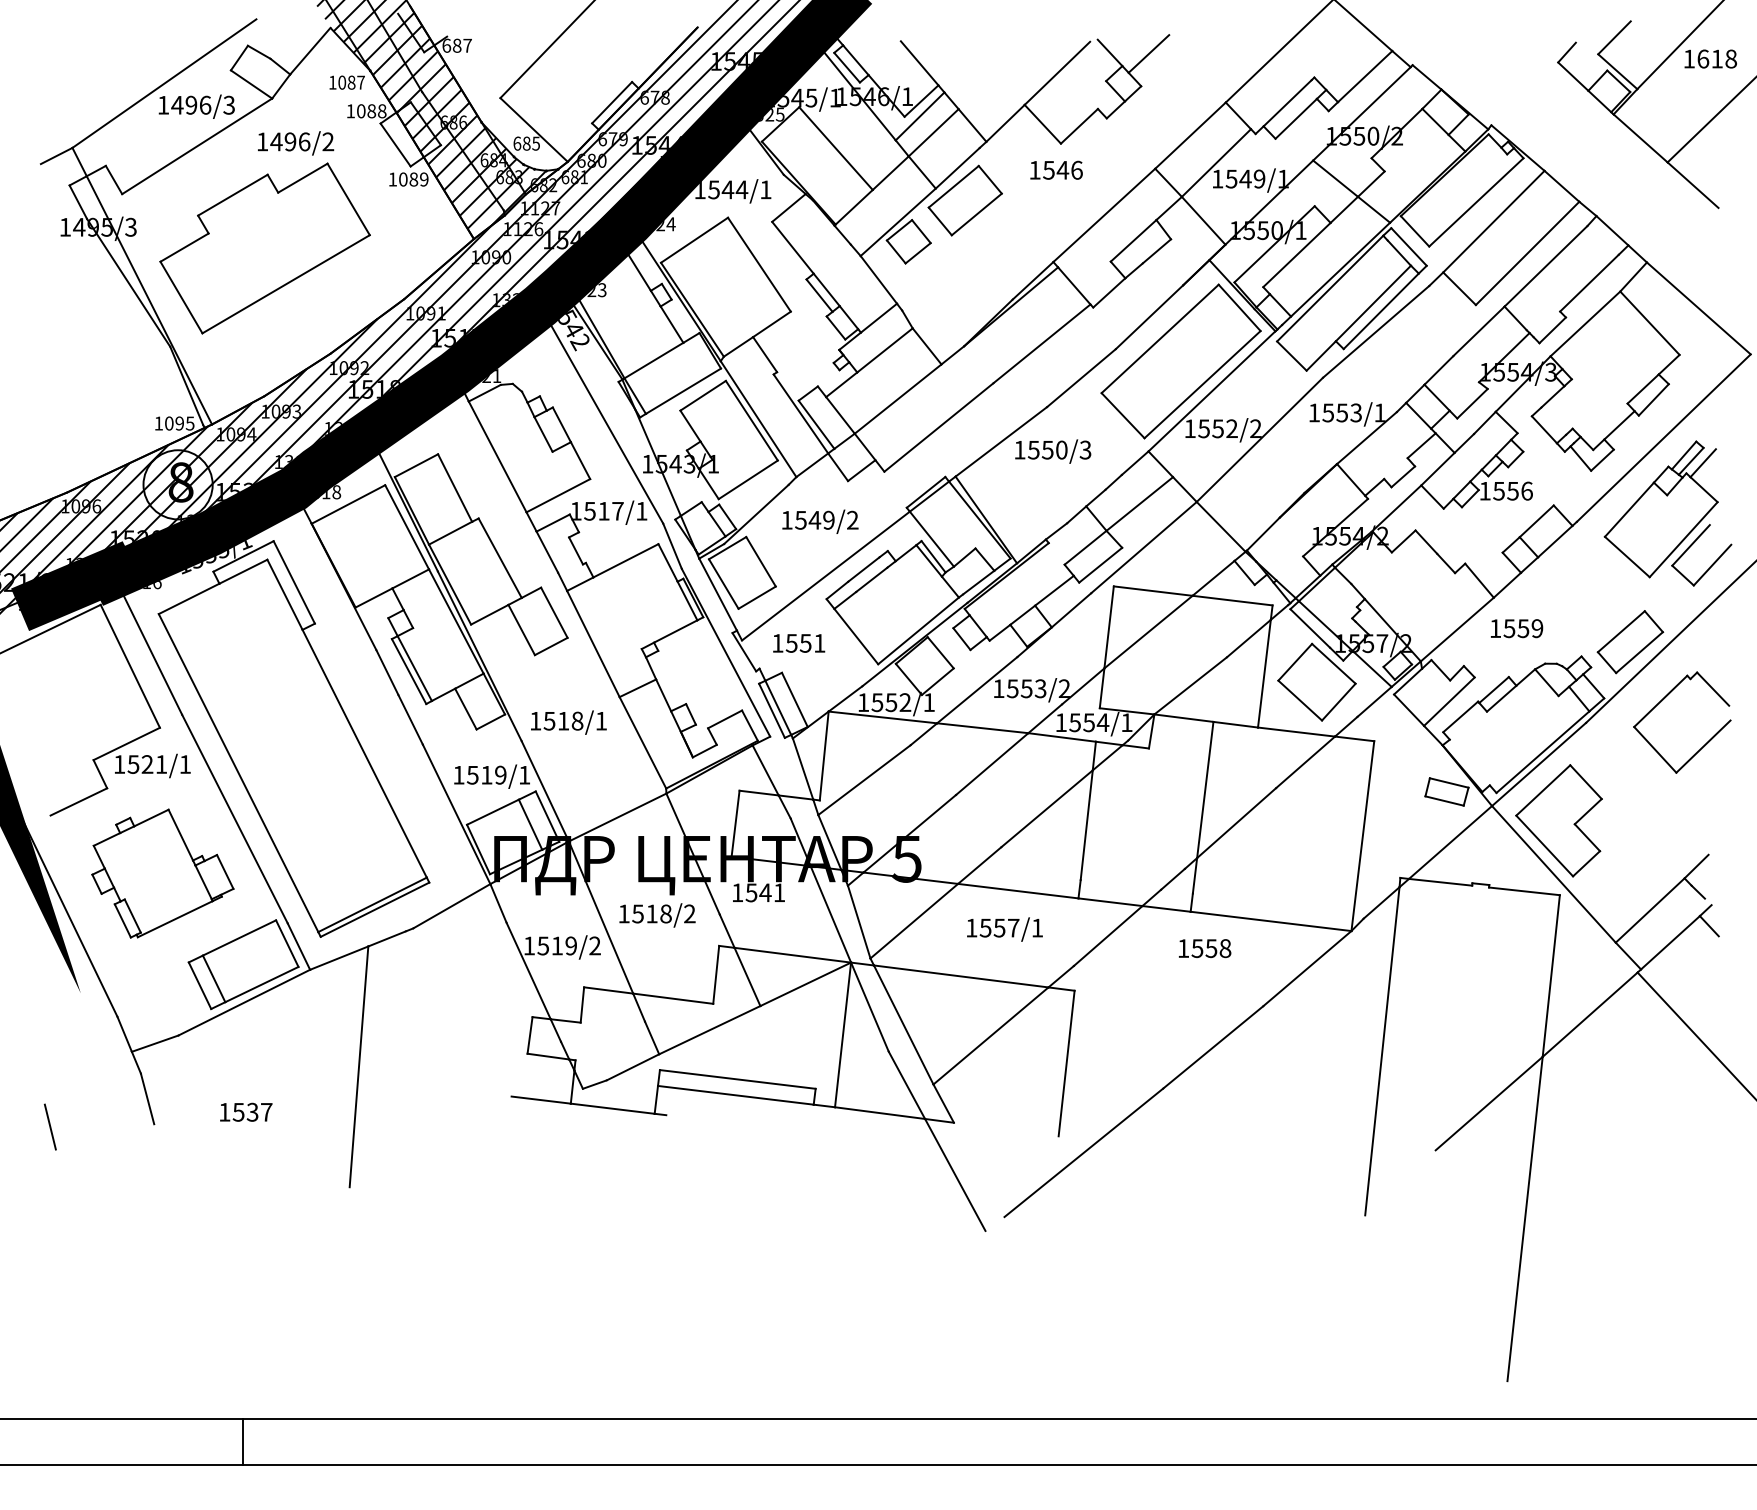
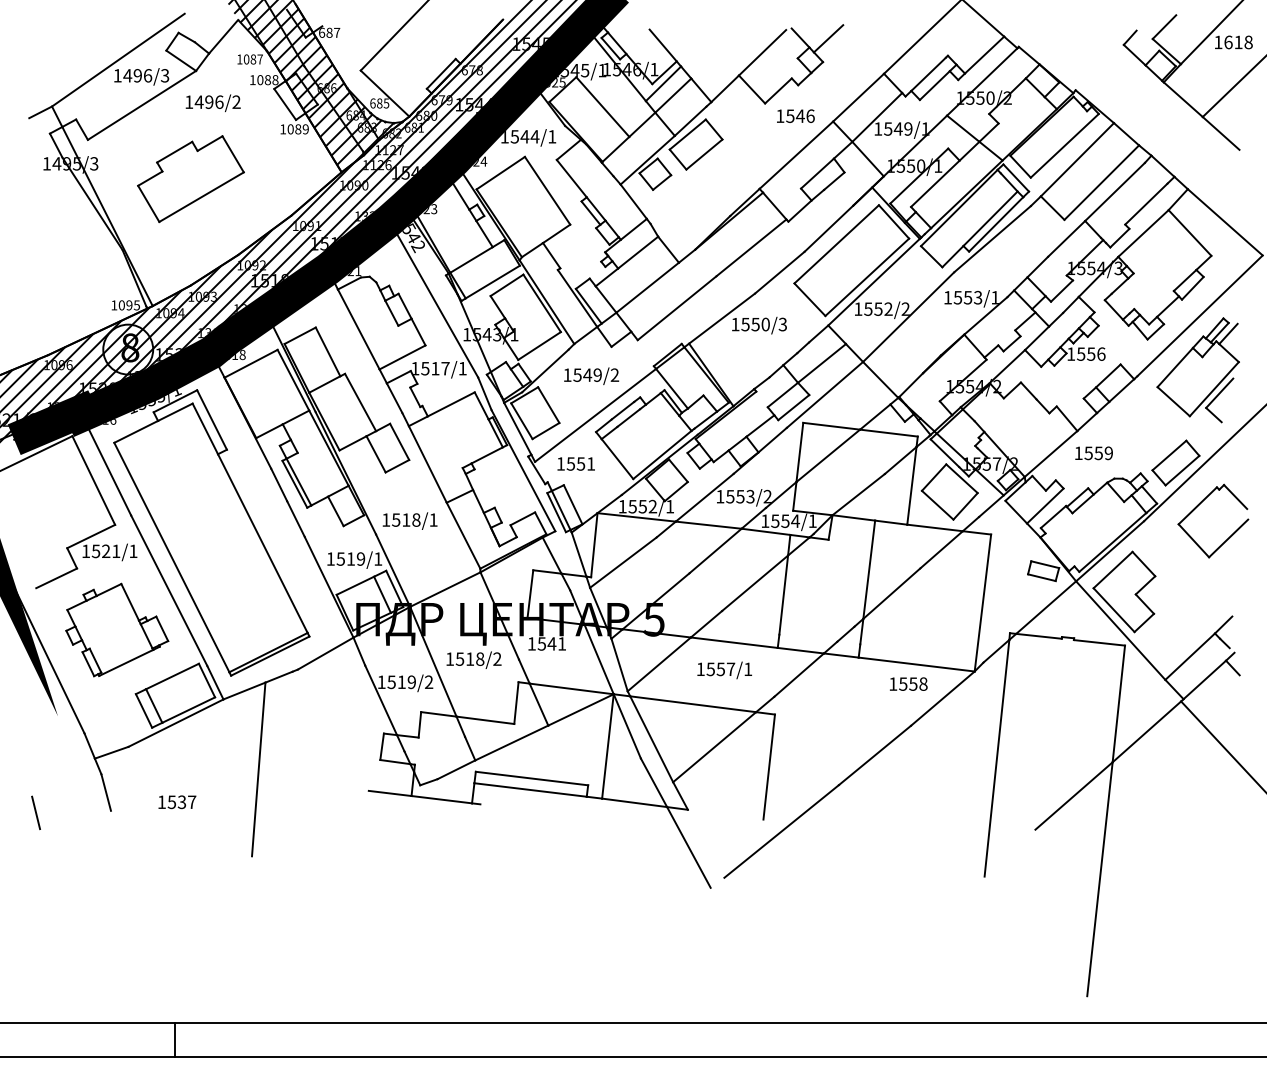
text: (1056, 169) -> (795, 115), moved
part: (264, 248) -> (190, 179), size x0.7
line: (1712, 564) -> (1235, 407), removed
text: (1205, 948) -> (909, 684), moved

